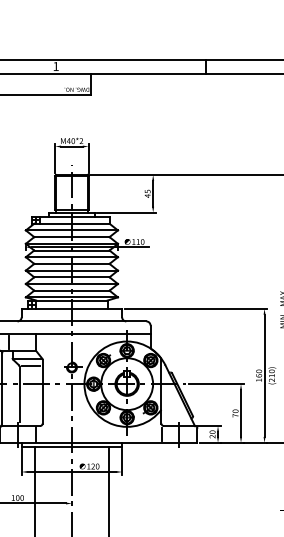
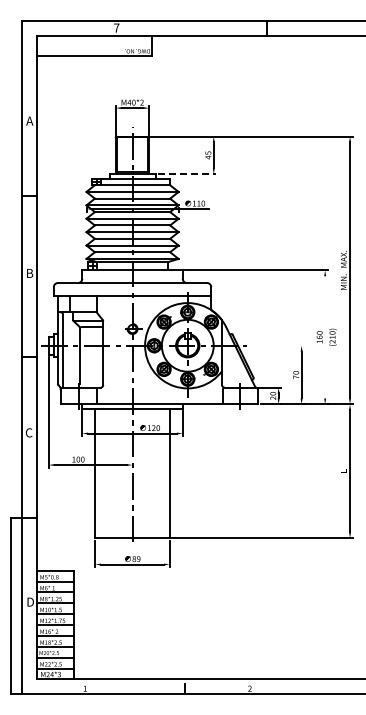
text: (55, 65) -> (116, 27), 1 -> 7
line: (126, 212) -> (187, 174), solid -> dashed
line: (264, 375) -> (325, 337), removed
line: (215, 383) -> (276, 345), removed

